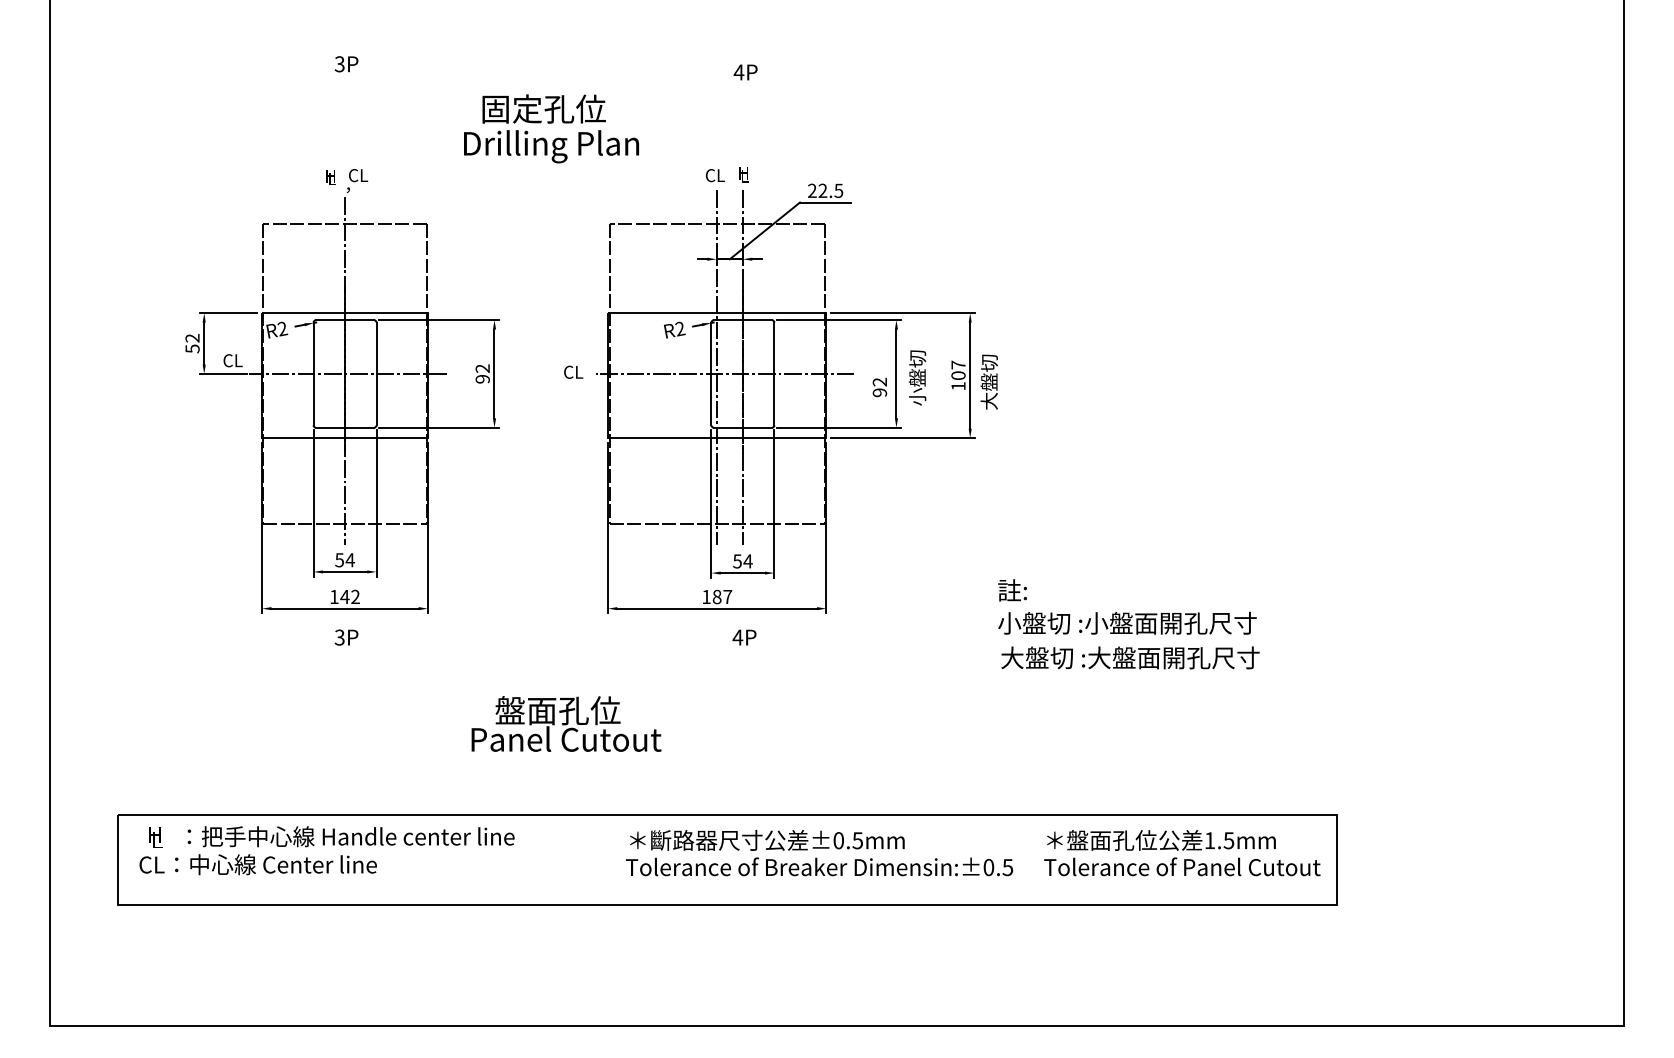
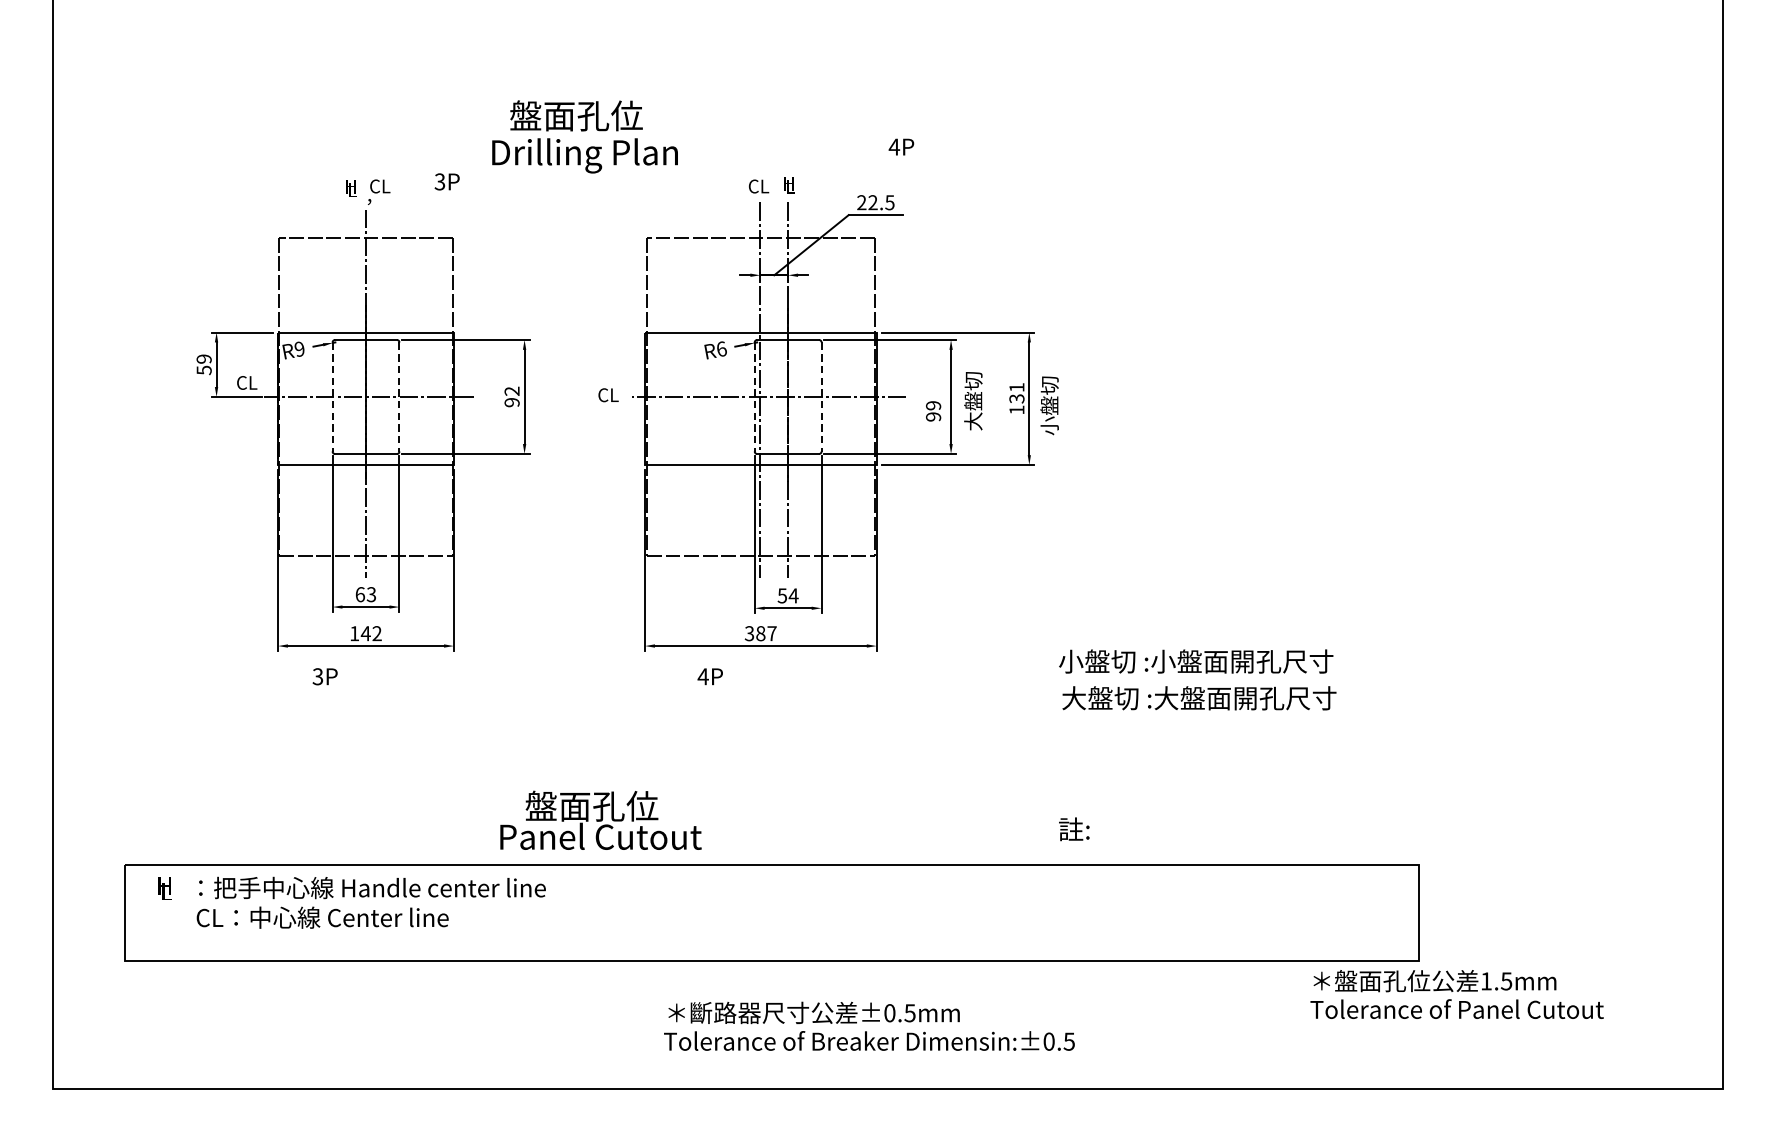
text: (346, 64) -> (447, 182), moved
text: (745, 72) -> (901, 147), moved
text: (511, 108) -> (542, 115), 固定孔位 -> 盤面孔位
text: (680, 328) -> (721, 348), R2 -> R6
text: (282, 329) -> (299, 349), R2 -> R9
text: (192, 338) -> (204, 359), 52 -> 59
text: (958, 370) -> (1016, 393), 107 -> 131
line: (313, 374) -> (332, 397), solid -> dashed
line: (376, 374) -> (399, 397), solid -> dashed
line: (711, 374) -> (754, 397), solid -> dashed
line: (774, 374) -> (821, 397), solid -> dashed
text: (880, 381) -> (934, 404), 92 -> 99
text: (917, 396) -> (973, 420), 小盤切 -> 大盤切
text: (989, 400) -> (1049, 425), 大盤切 -> 小盤切
text: (344, 560) -> (365, 594), 54 -> 63
text: (1012, 590) -> (1074, 829), moved
text: (706, 596) -> (749, 633), 187 -> 387
text: (346, 637) -> (325, 676), moved
text: (744, 637) -> (710, 676), moved
text: (566, 723) -> (600, 819), moved
text: (819, 852) -> (869, 1025), moved
text: (1182, 853) -> (1457, 994), moved
text: (257, 864) -> (321, 917), moved

